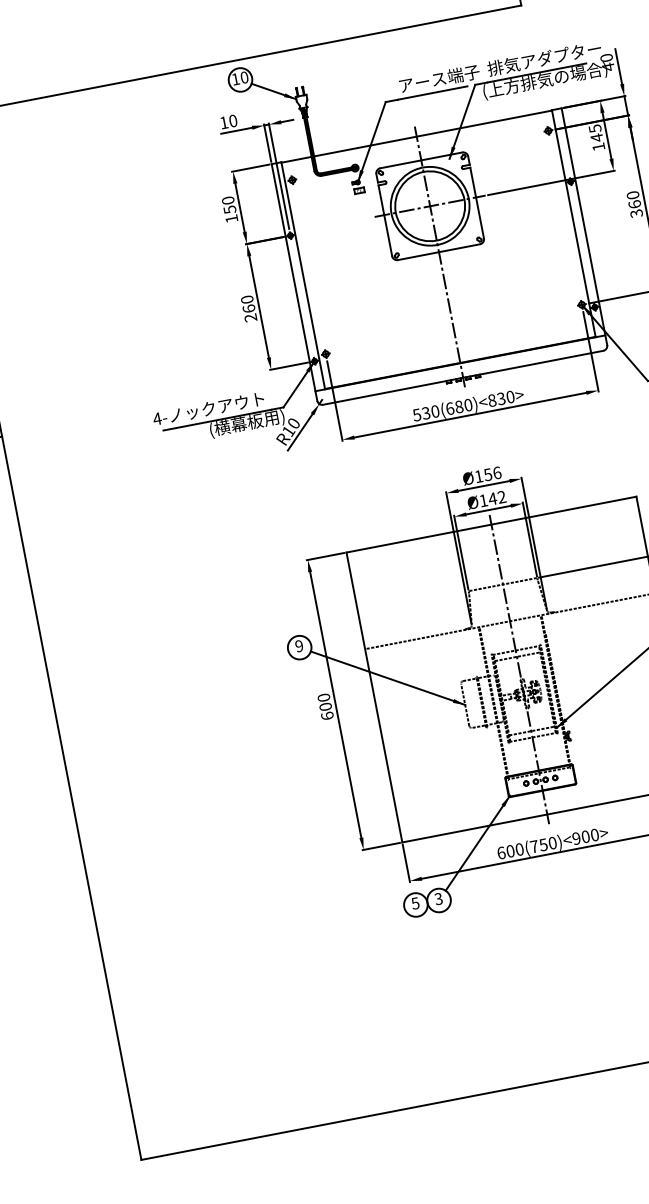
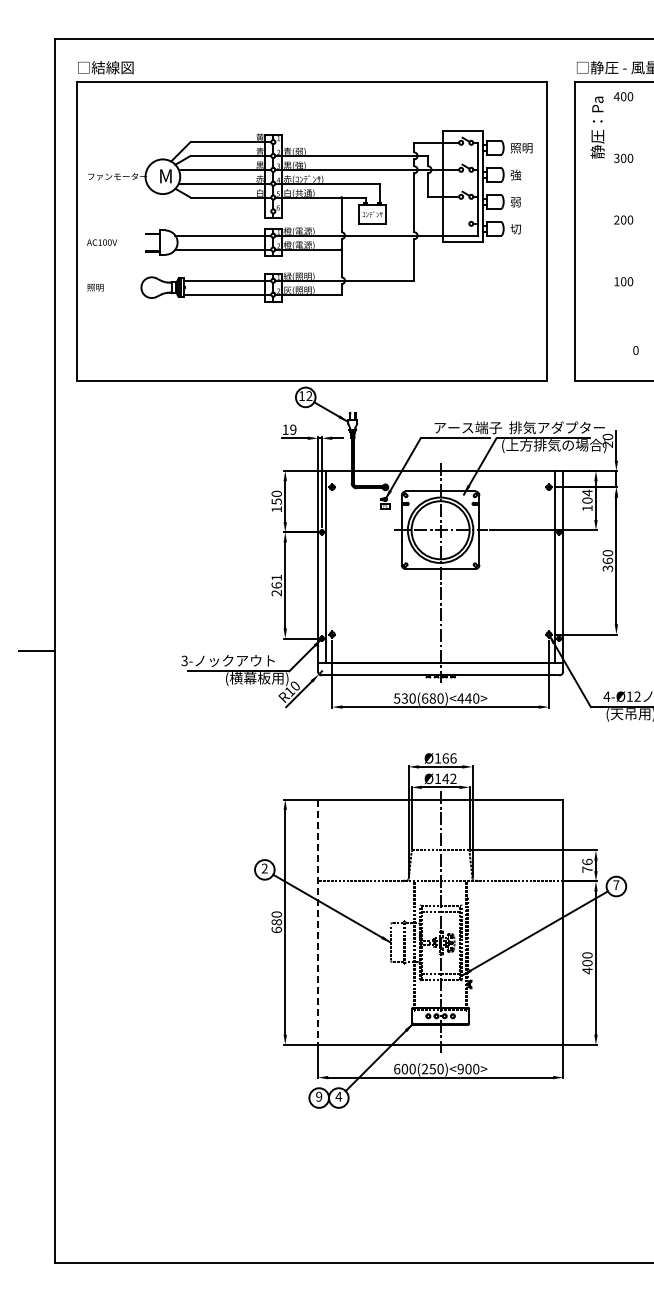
text: (607, 66) -> (607, 444), 40 -> 20
text: (244, 78) -> (309, 396), 10 -> 12
text: (233, 120) -> (293, 429), 10 -> 19
text: (596, 132) -> (587, 496), 145 -> 104
text: (246, 299) -> (276, 577), 260 -> 261
text: (496, 399) -> (464, 698), 530(680)<830> -> 530(680)<440>
text: (157, 418) -> (184, 660), 4- -> 3-
text: (487, 474) -> (445, 758), Ø156 -> Ø166
text: (298, 646) -> (264, 868), 9 -> 2
line: (373, 697) -> (317, 922), solid -> dashed
text: (325, 707) -> (276, 922), 600 -> 680
text: (534, 845) -> (425, 1068), 600(750)<900> -> 600(250)<900>
text: (438, 898) -> (338, 1096), 3 -> 4
text: (415, 903) -> (319, 1096), 5 -> 9

